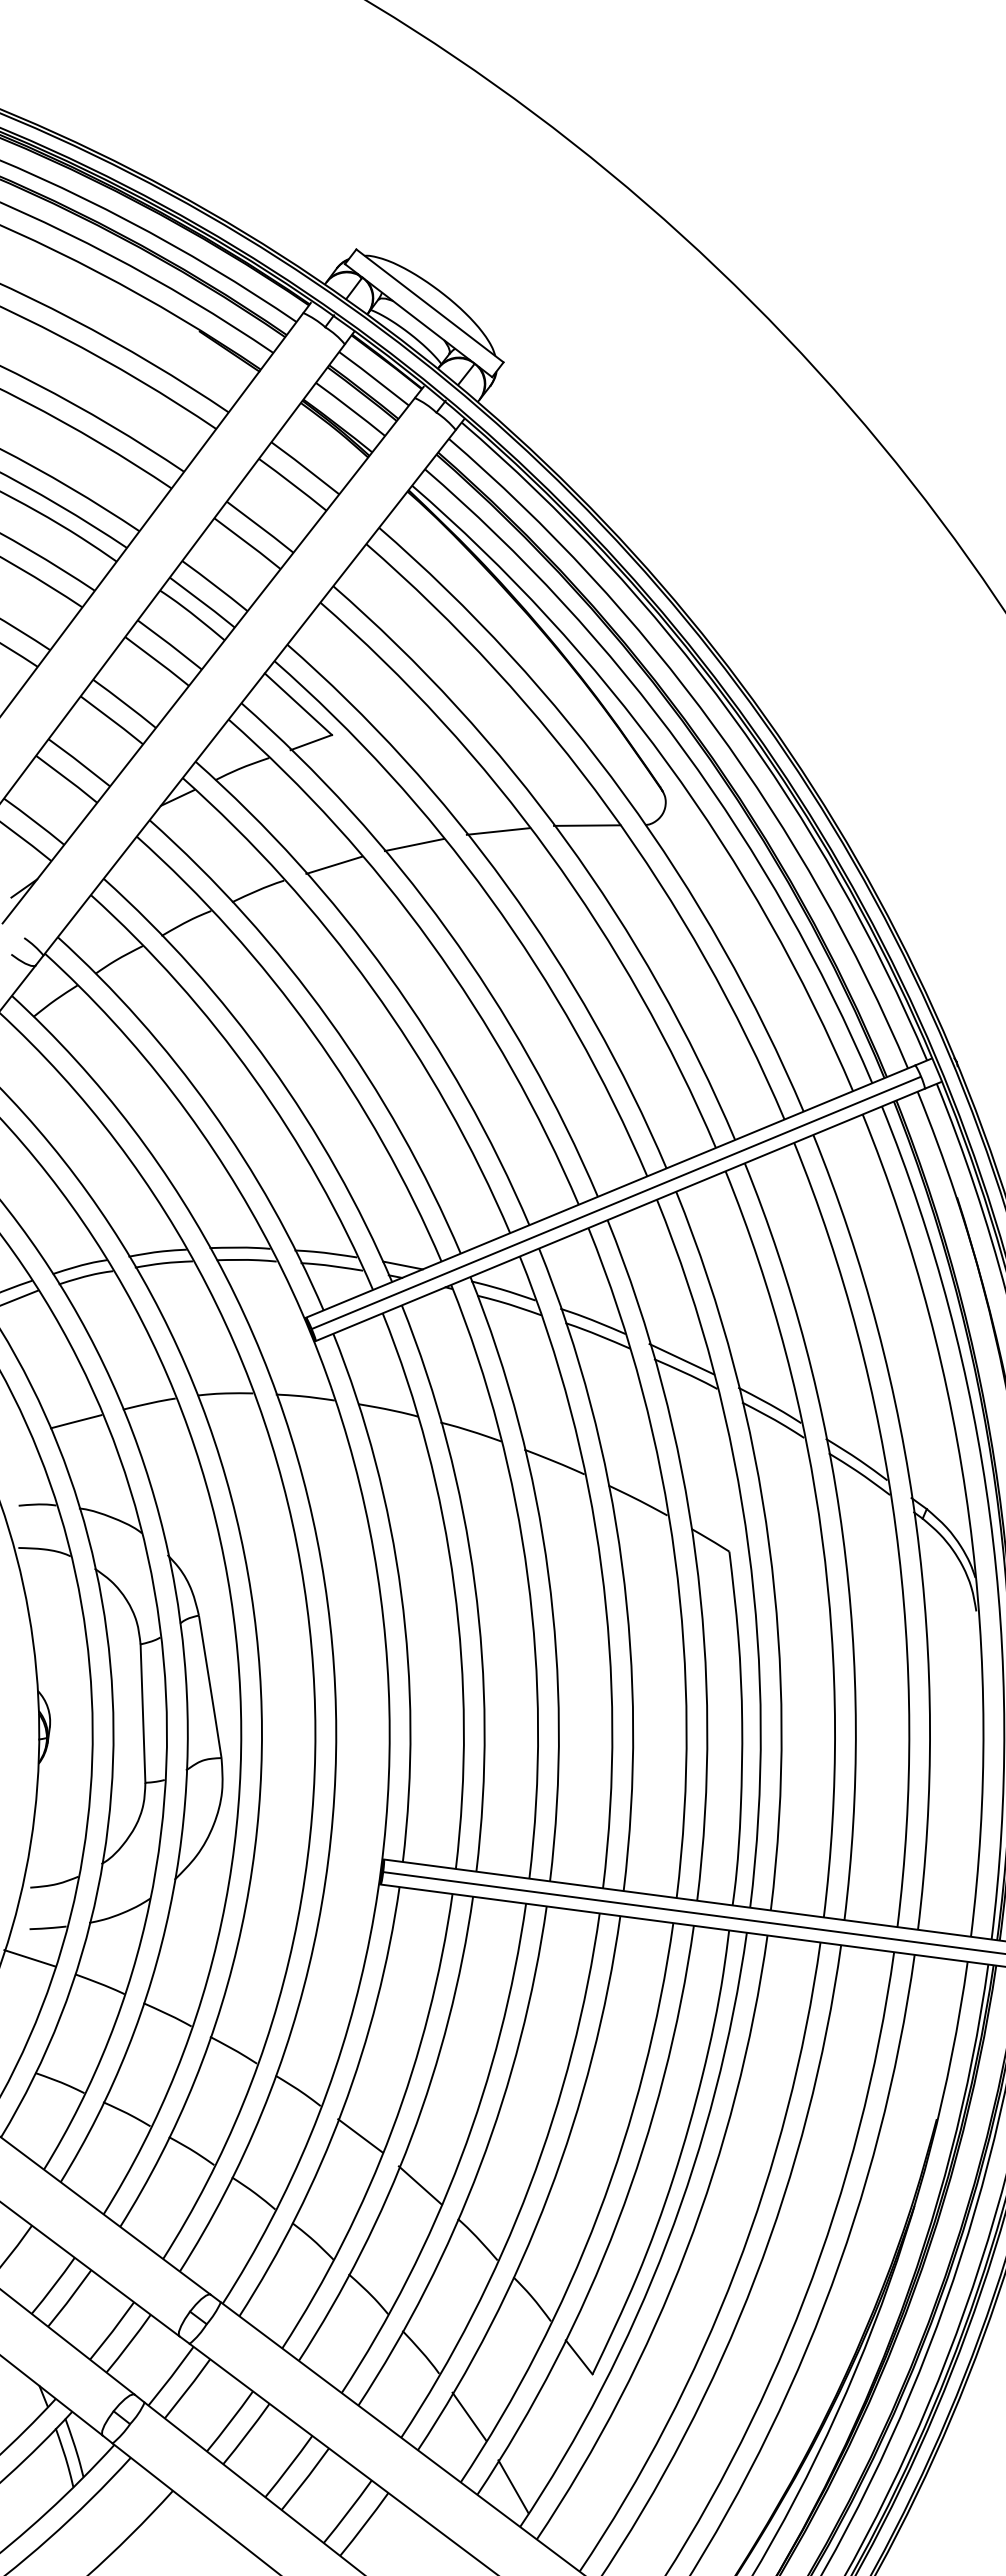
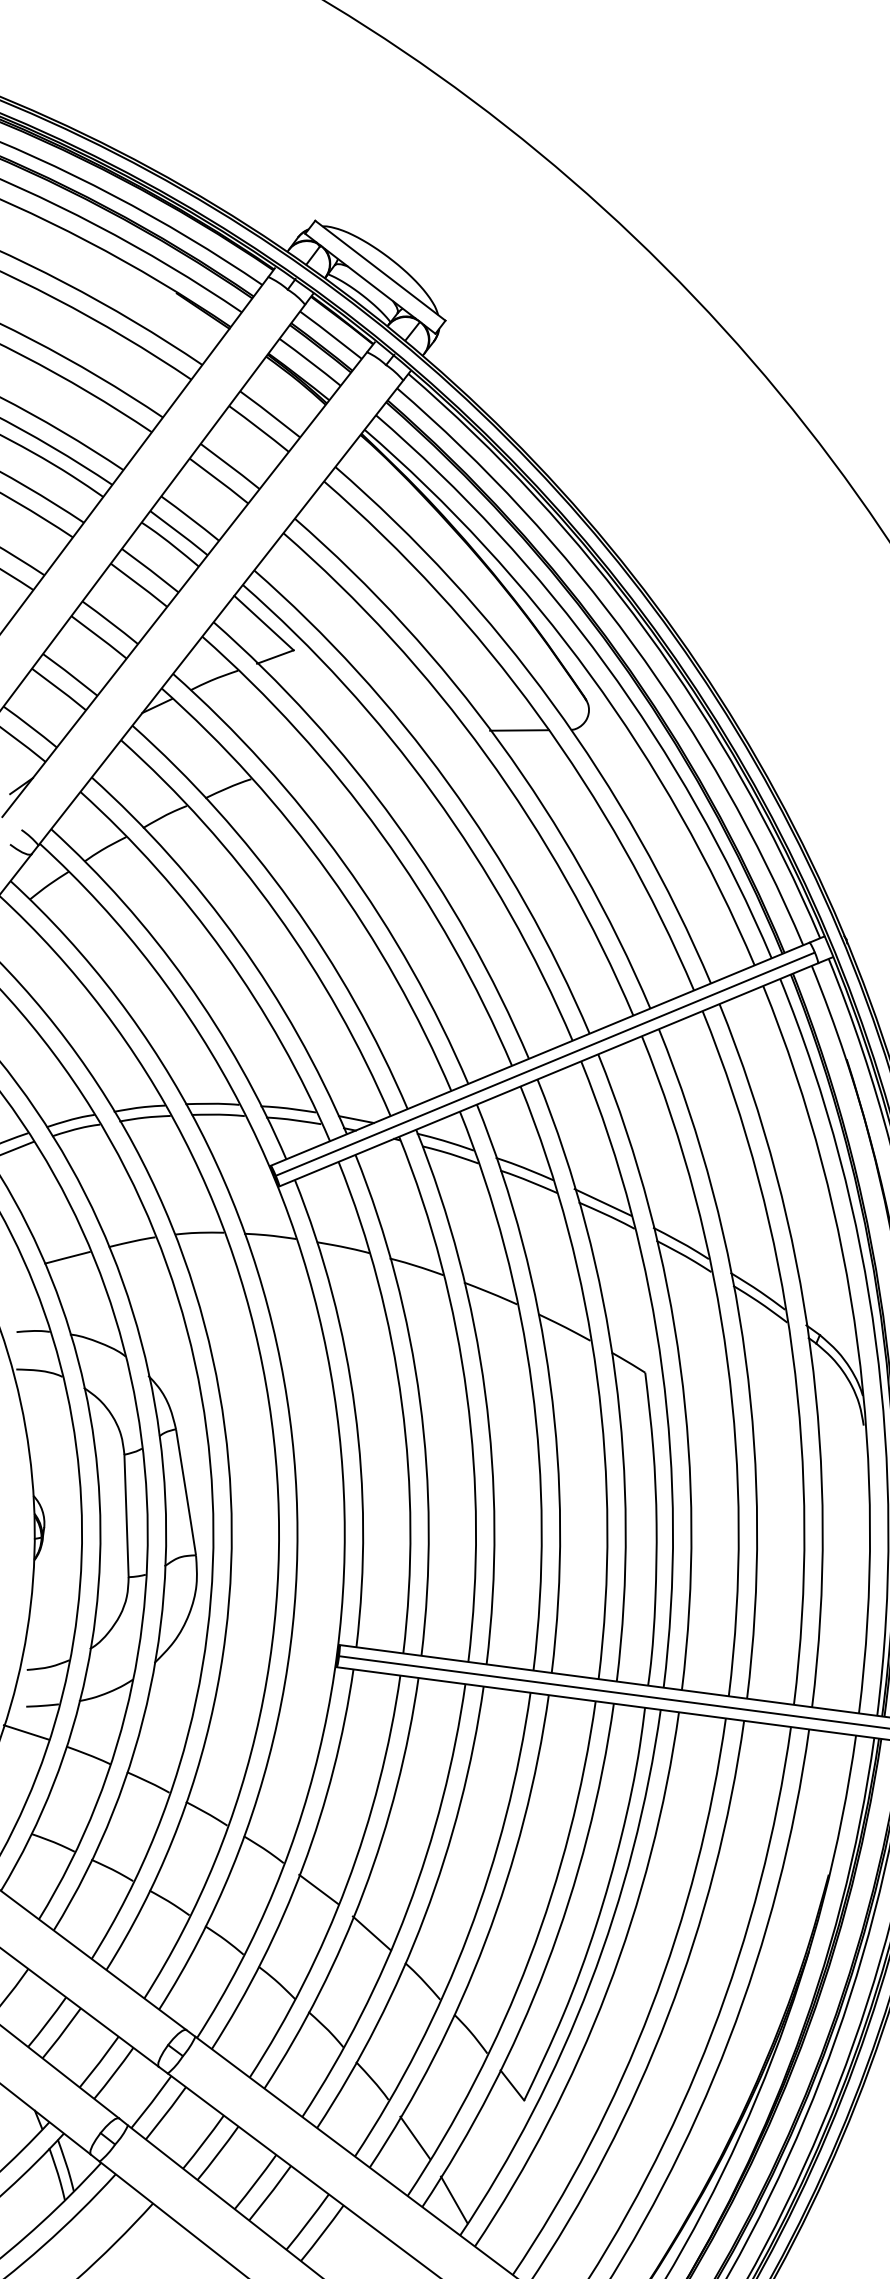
line: (498, 831) -> (441, 735), removed
line: (414, 844) -> (366, 747), removed
line: (334, 864) -> (295, 764), removed

